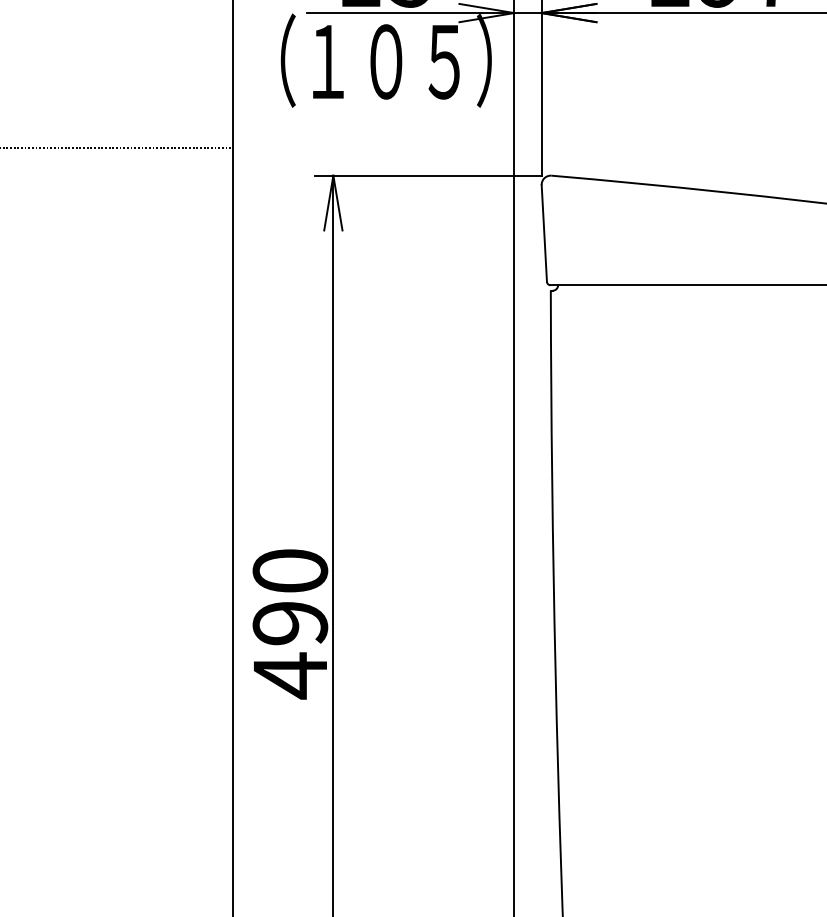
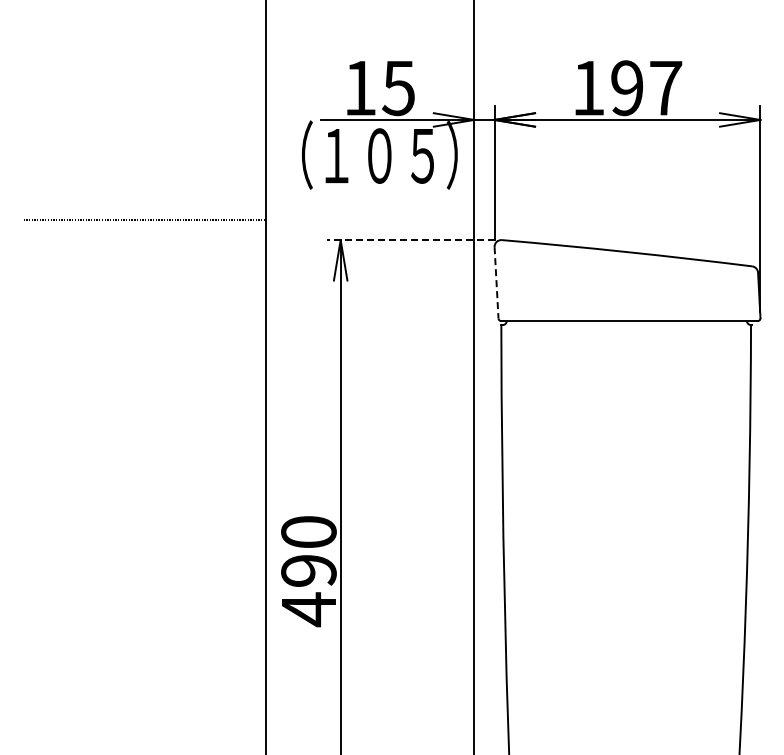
line: (427, 176) -> (410, 240), solid -> dashed
line: (544, 233) -> (496, 282), solid -> dashed

